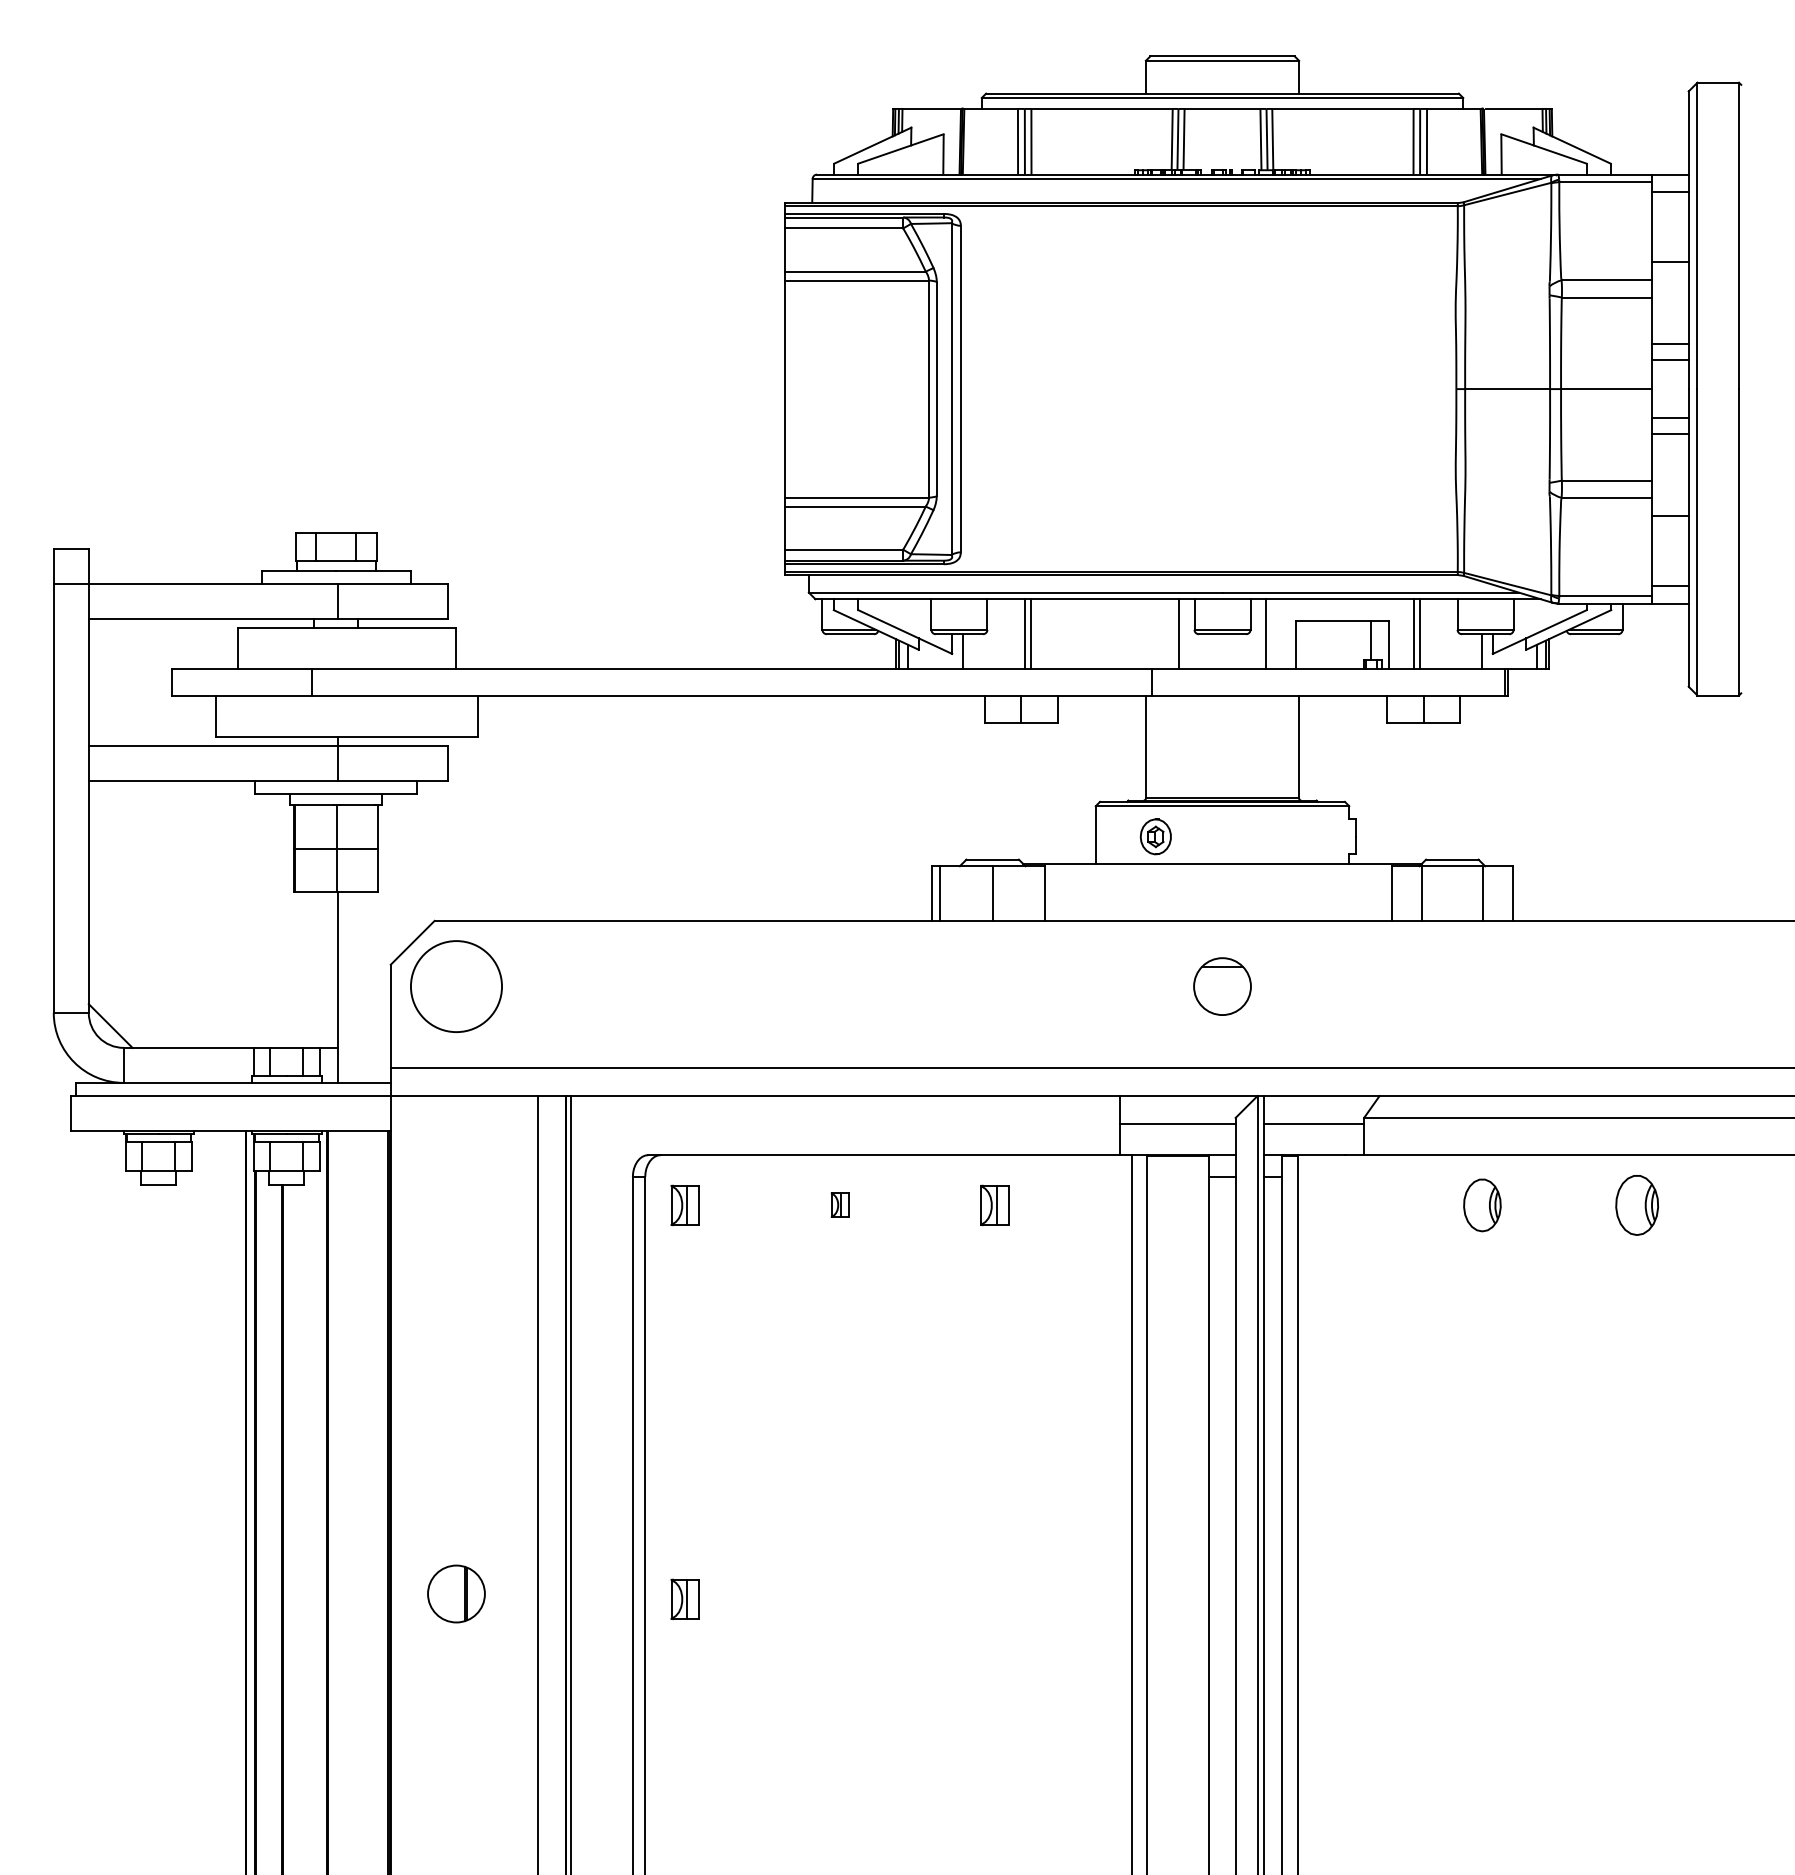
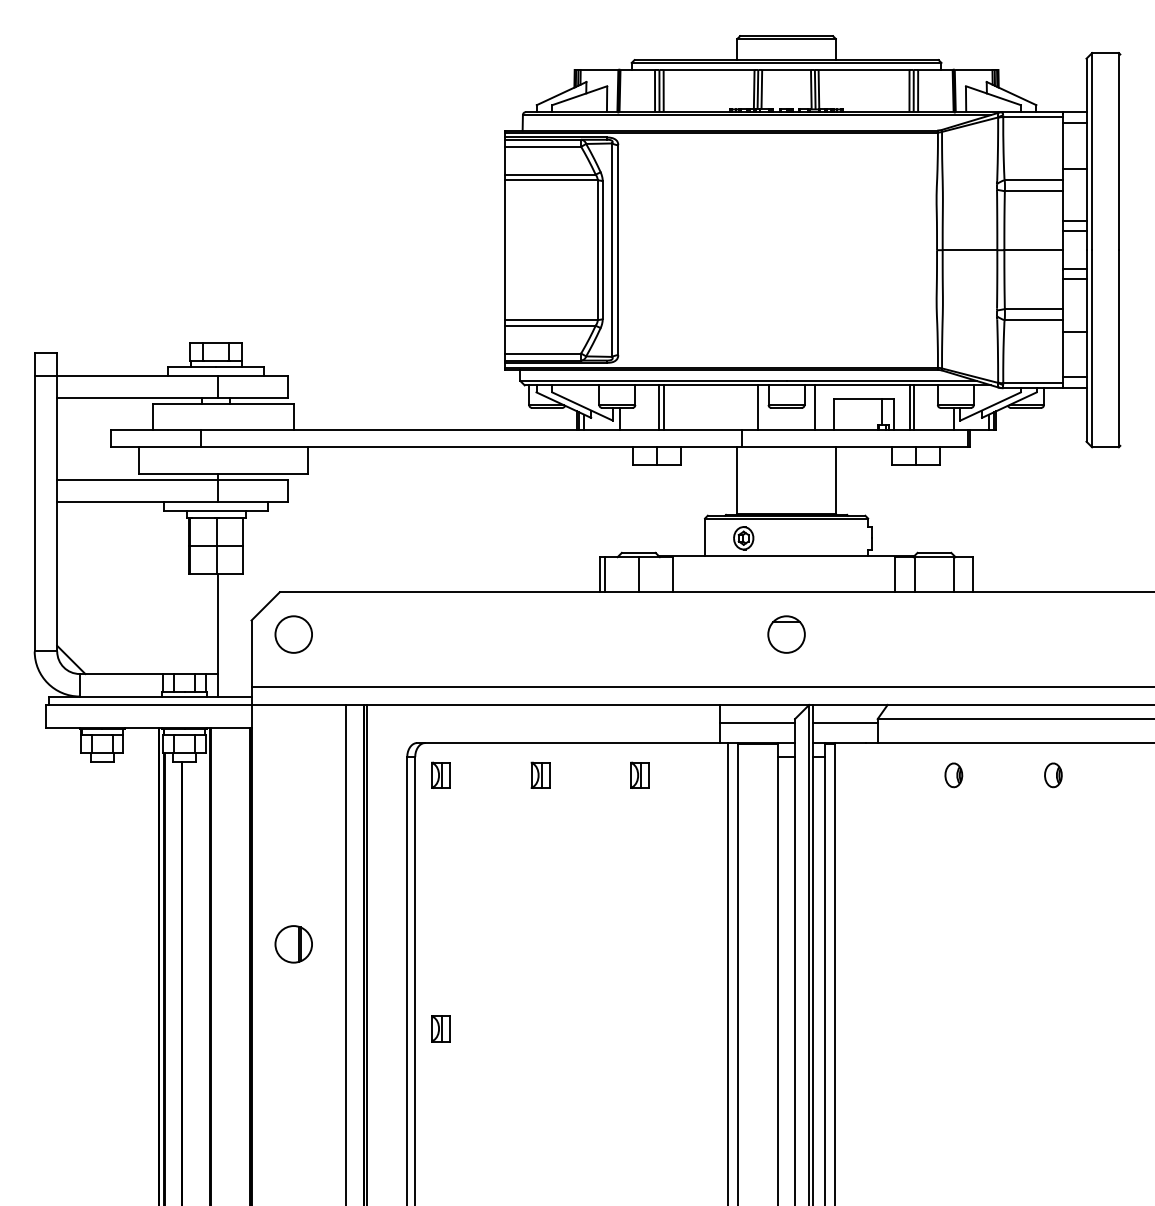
circle: (456, 986) -> (293, 634), size x0.62
part: (839, 1204) -> (540, 774), size x1.67
part: (1481, 1205) -> (953, 775), size x0.71
part: (1637, 1205) -> (1053, 775), size x0.62
part: (456, 1594) -> (293, 944), moved

